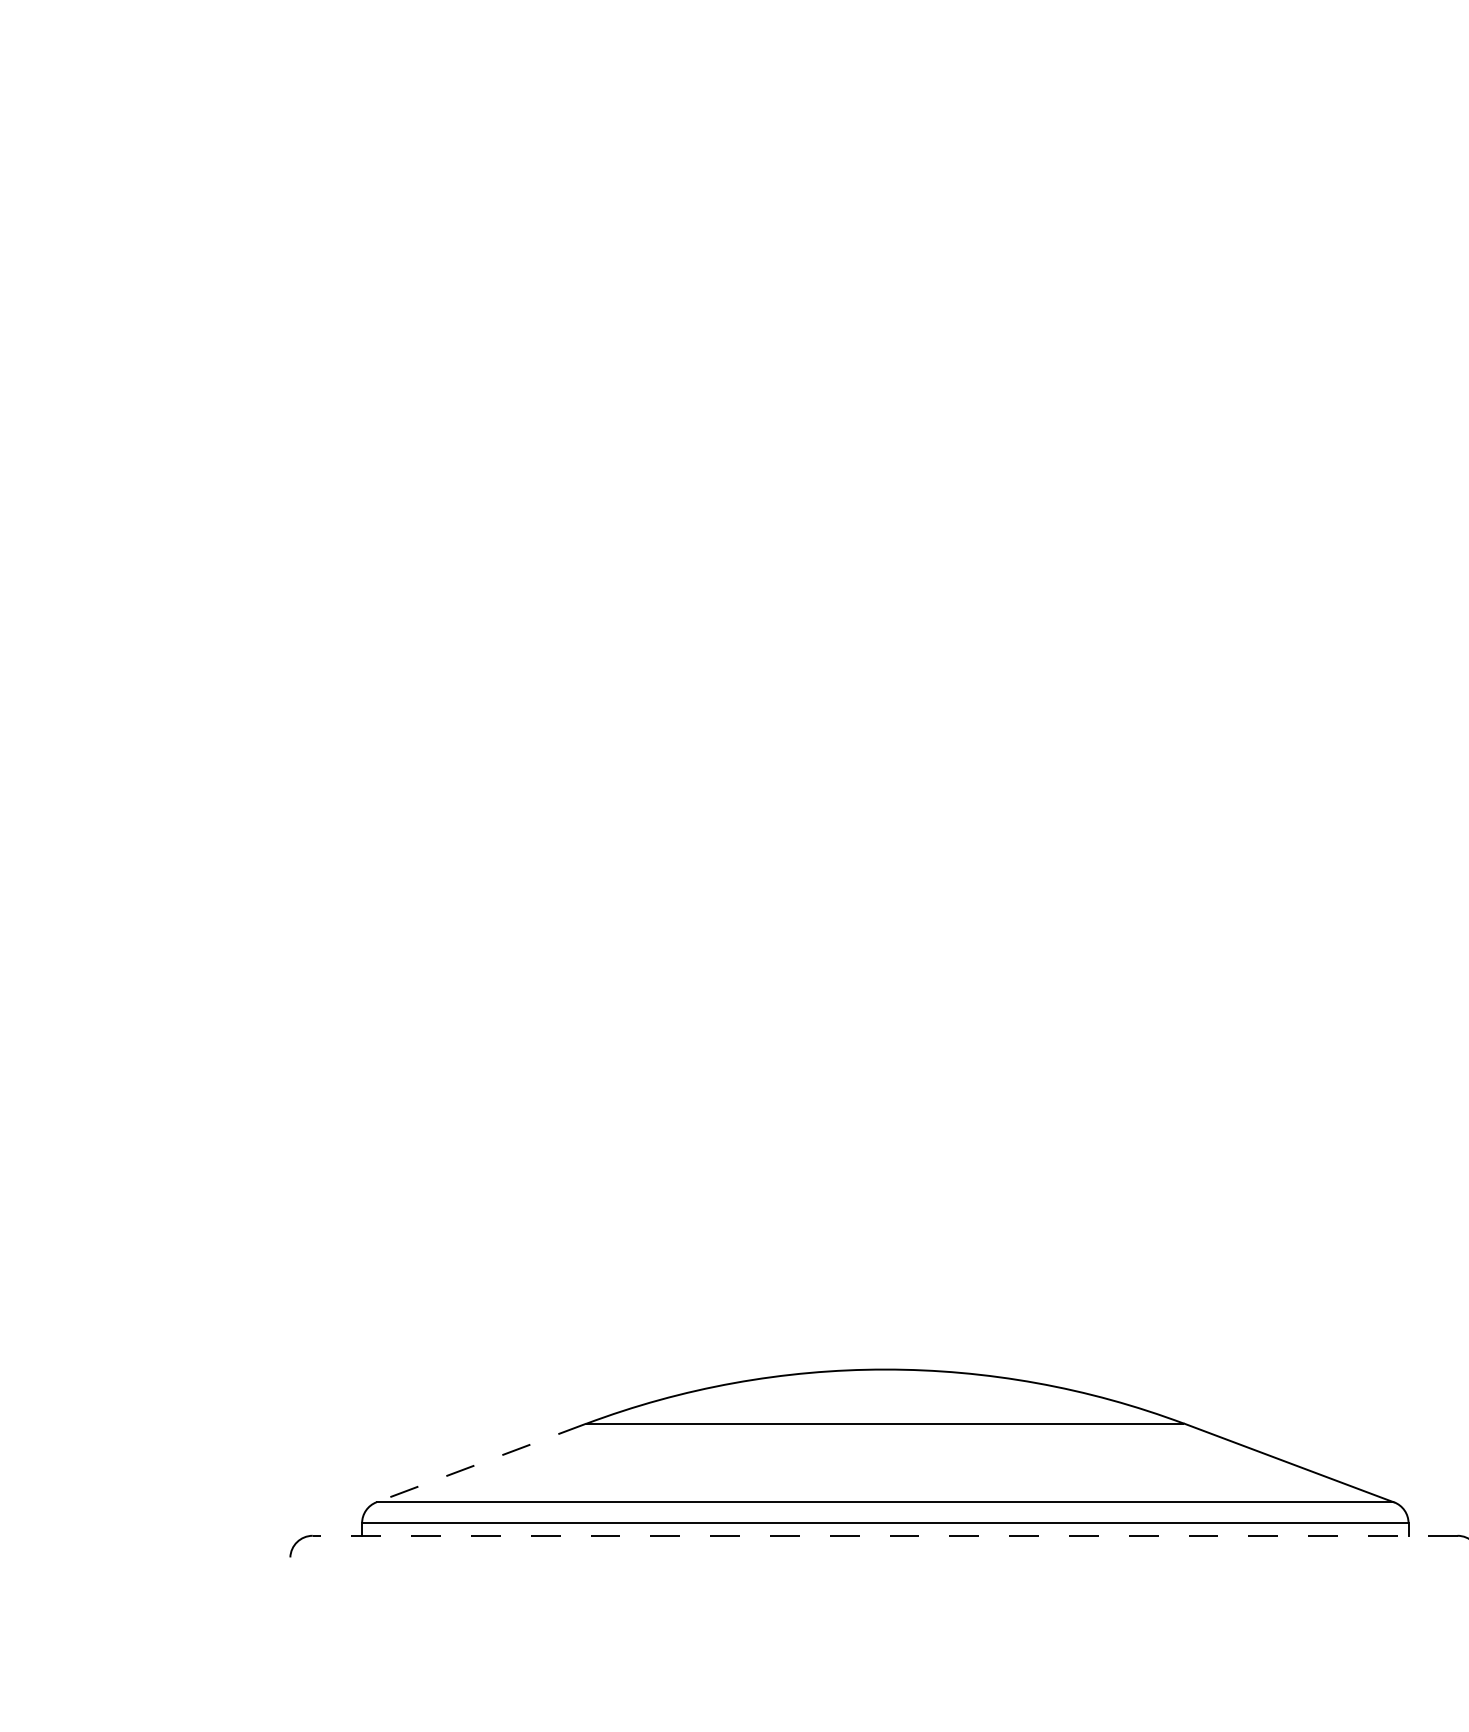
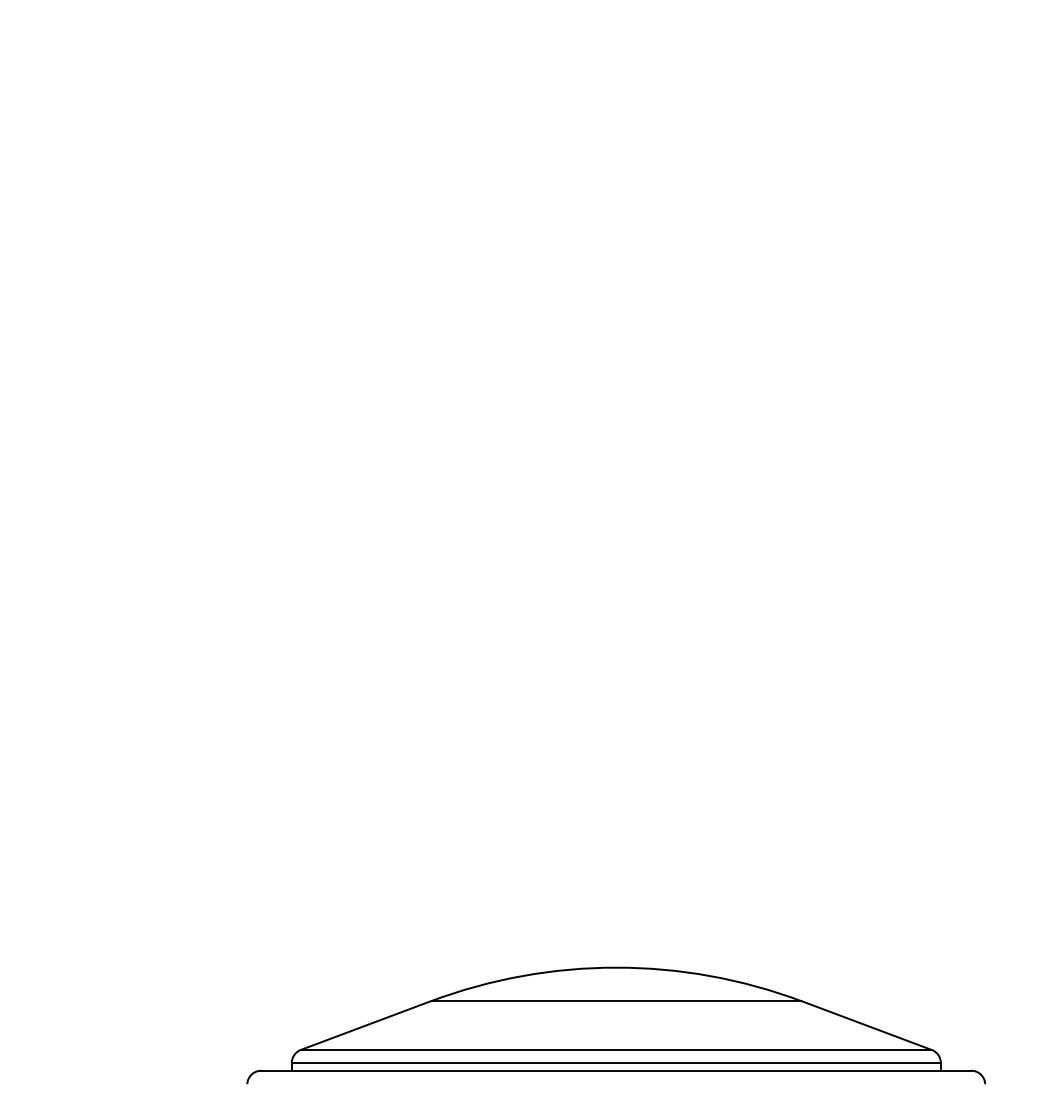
line: (480, 1462) -> (365, 1025), dashed -> solid
line: (883, 1535) -> (615, 1070), dashed -> solid

